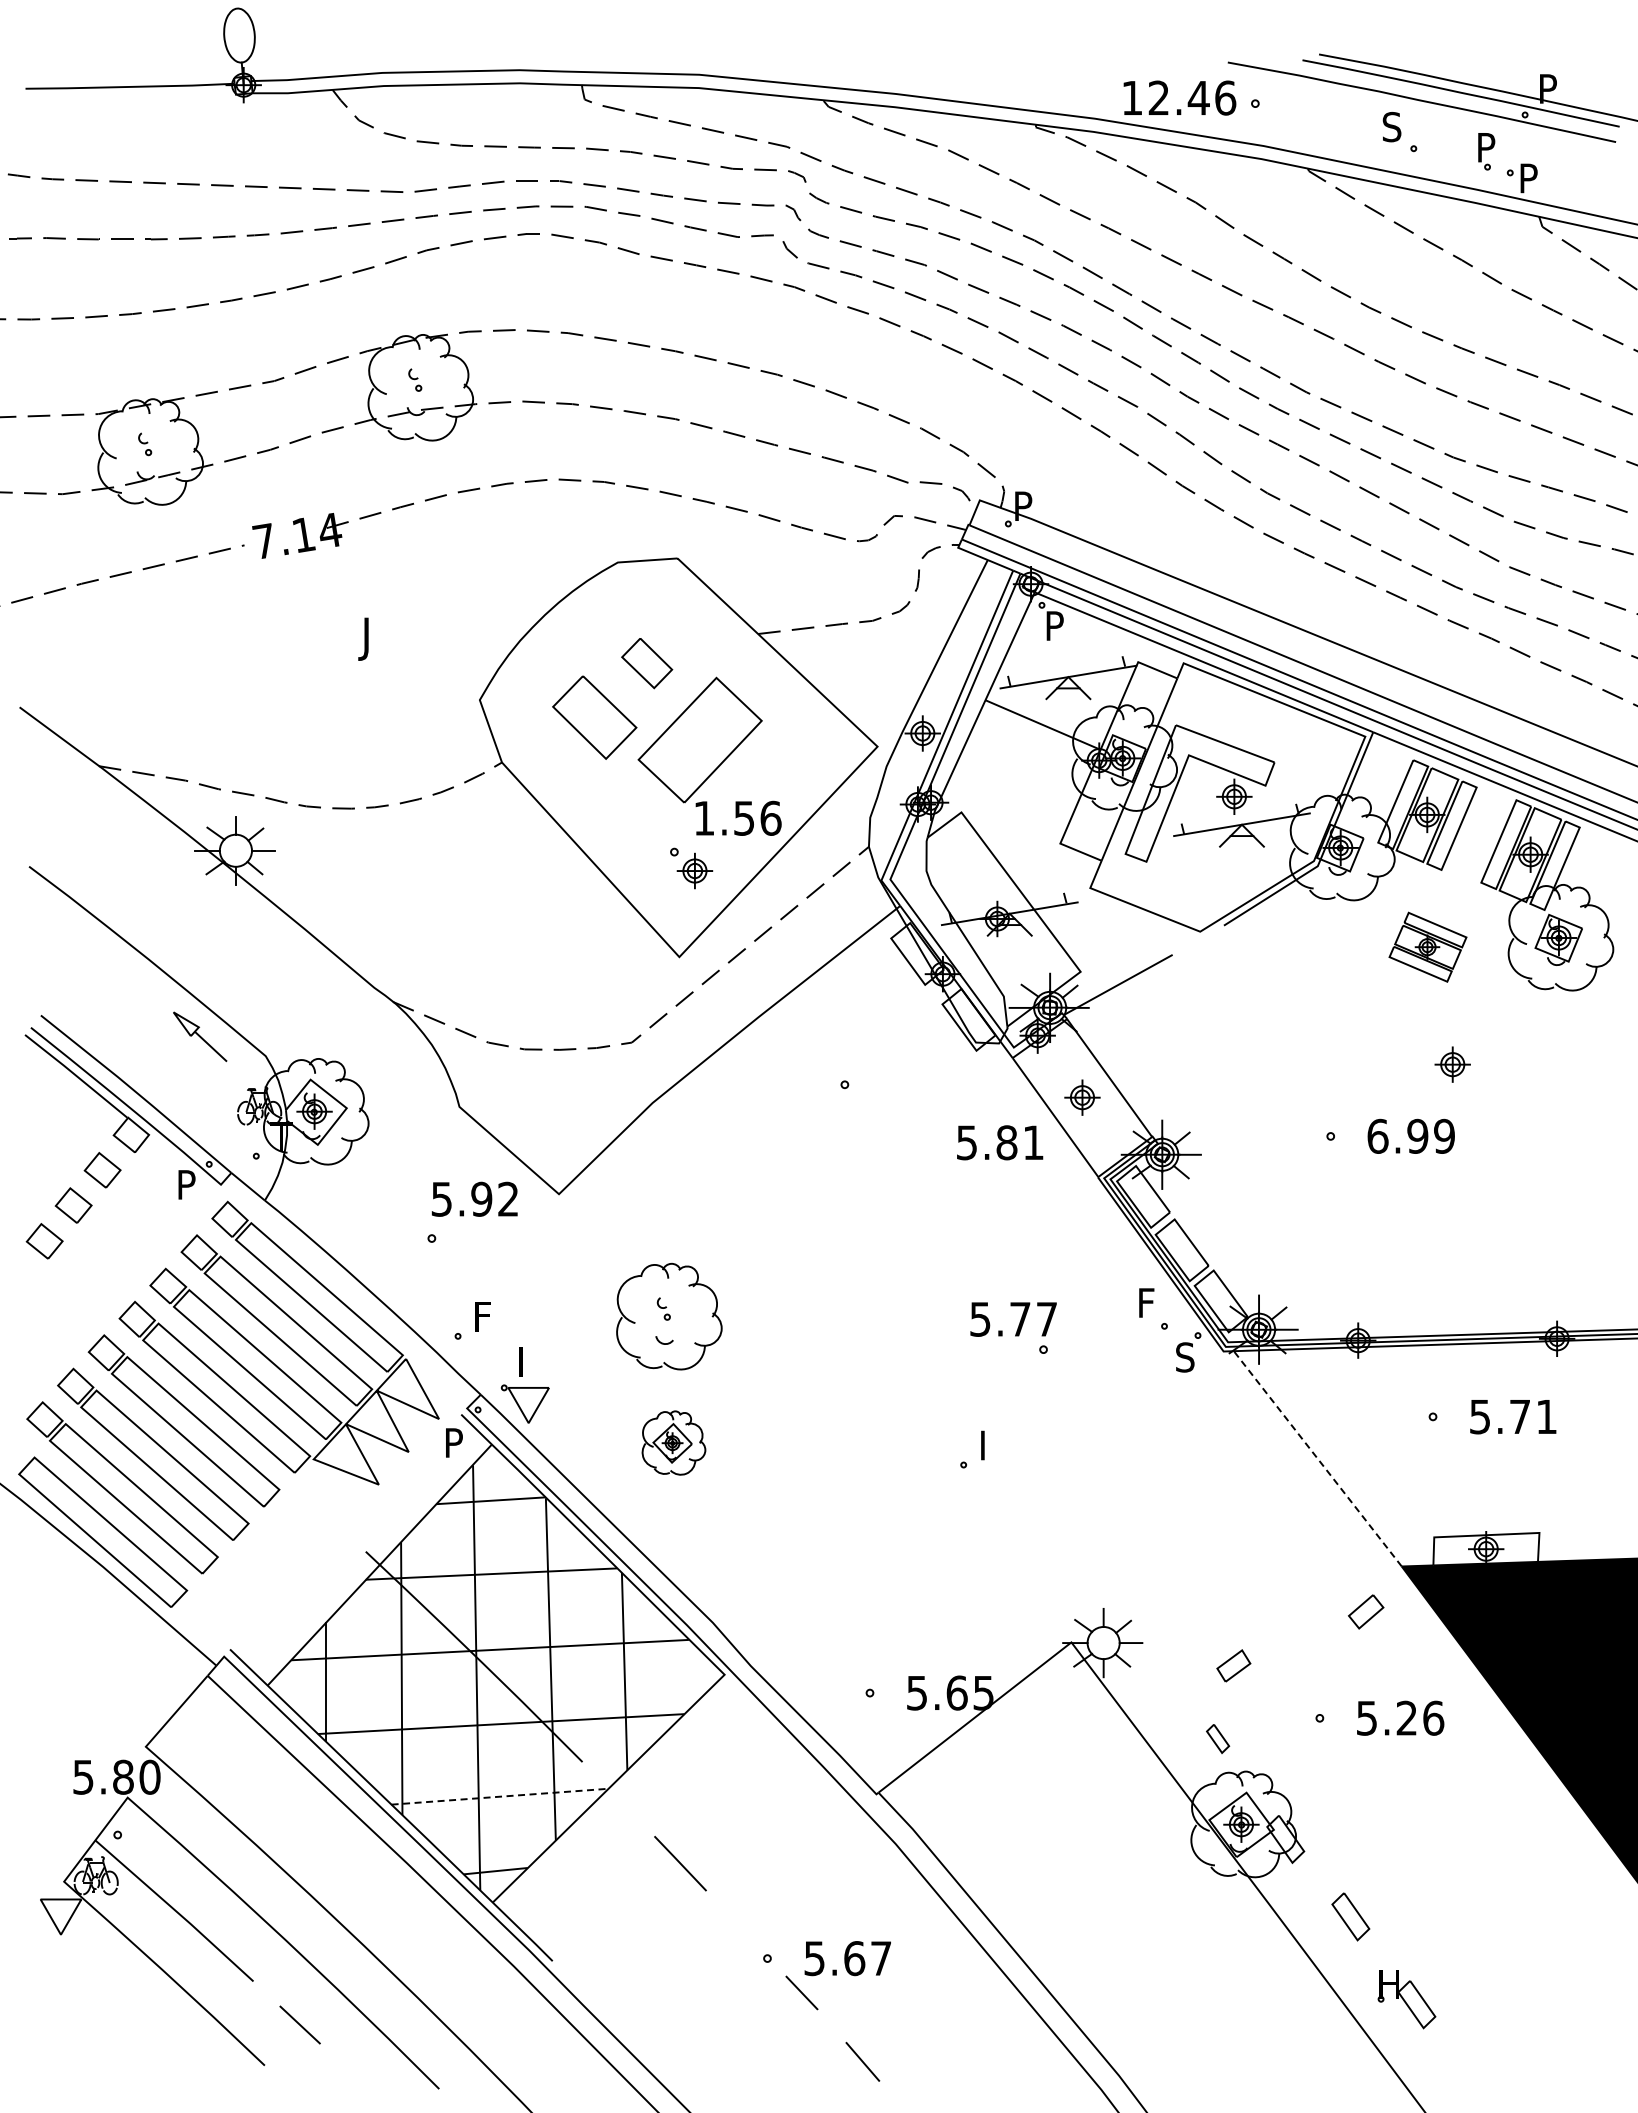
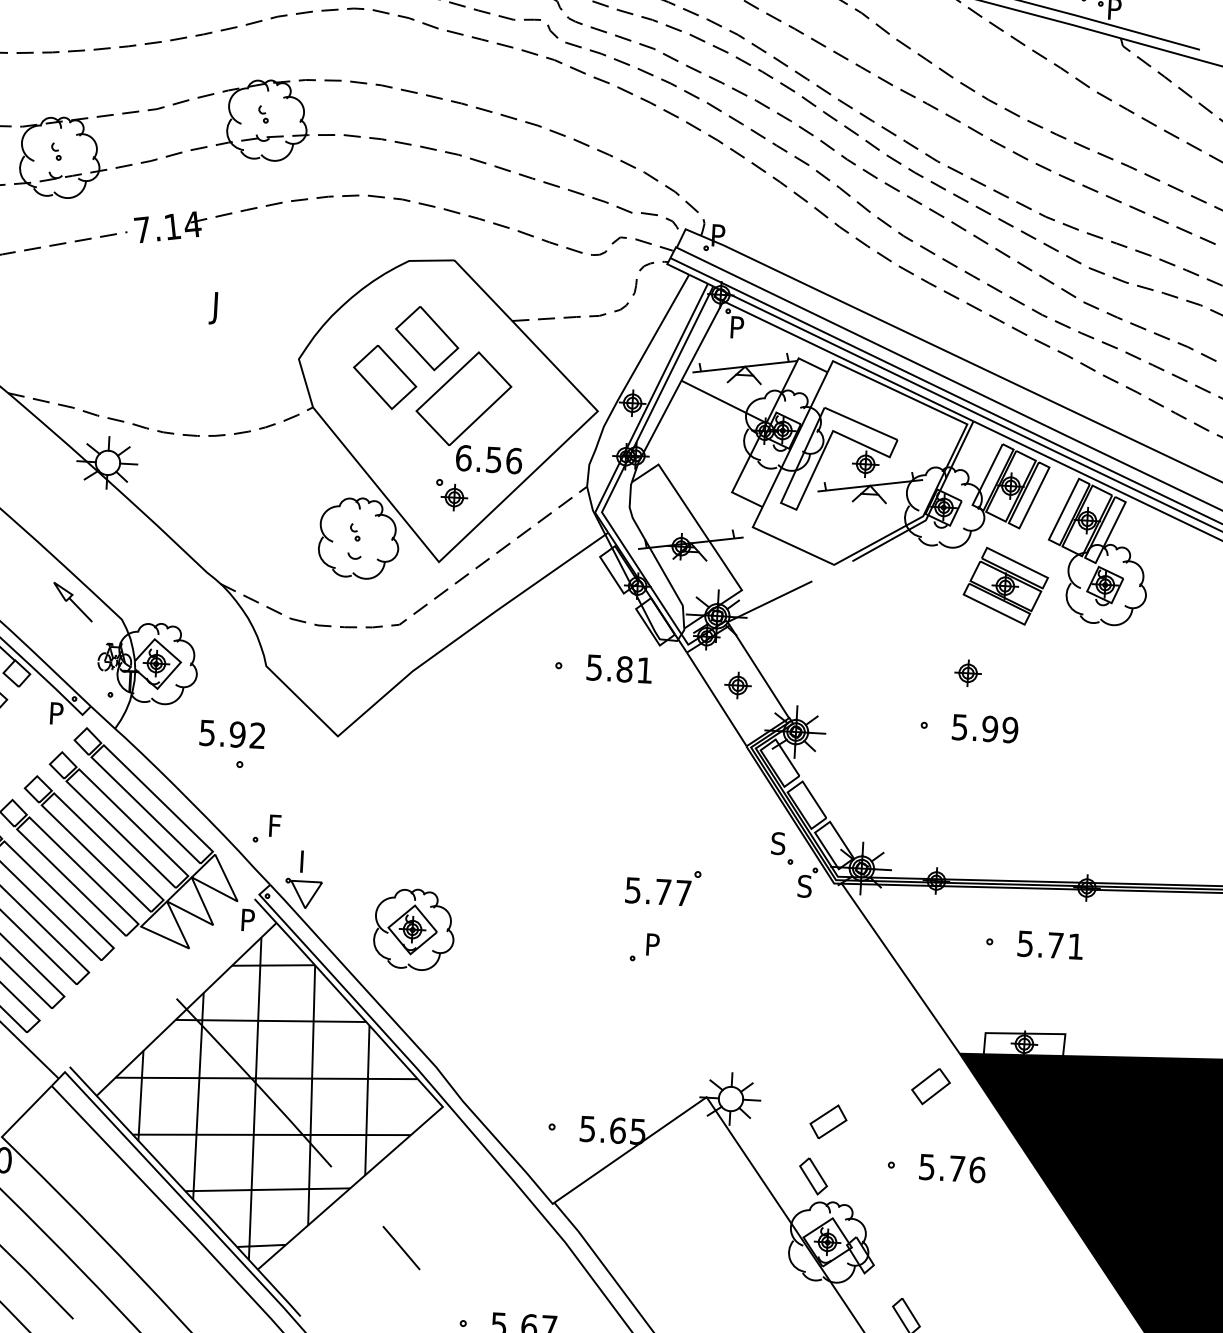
part: (646, 663) -> (426, 338), size x1.67
text: (704, 817) -> (463, 457), 1.56 -> 6.56
part: (1427, 947) -> (1005, 586), size x1.43
part: (1452, 1064) -> (967, 673), moved
text: (1377, 1135) -> (959, 726), 6.99 -> 5.99
text: (1000, 1142) -> (619, 668), moved
text: (474, 1198) -> (232, 733), moved
text: (1147, 1302) -> (778, 843), F -> S
part: (669, 1316) -> (359, 538), moved
text: (1013, 1319) -> (658, 891), moved
text: (991, 1439) -> (654, 940), I -> P
part: (673, 1442) -> (414, 929), size x1.67
line: (1317, 1458) -> (900, 968), dashed -> solid
part: (1365, 1611) -> (930, 1086), size x1.43
part: (1233, 1665) -> (828, 1121), size x1.43
text: (1406, 1717) -> (956, 1168), 5.26 -> 5.76
part: (1217, 1738) -> (813, 1176), size x1.67
line: (499, 1796) -> (267, 1189), dashed -> solid

